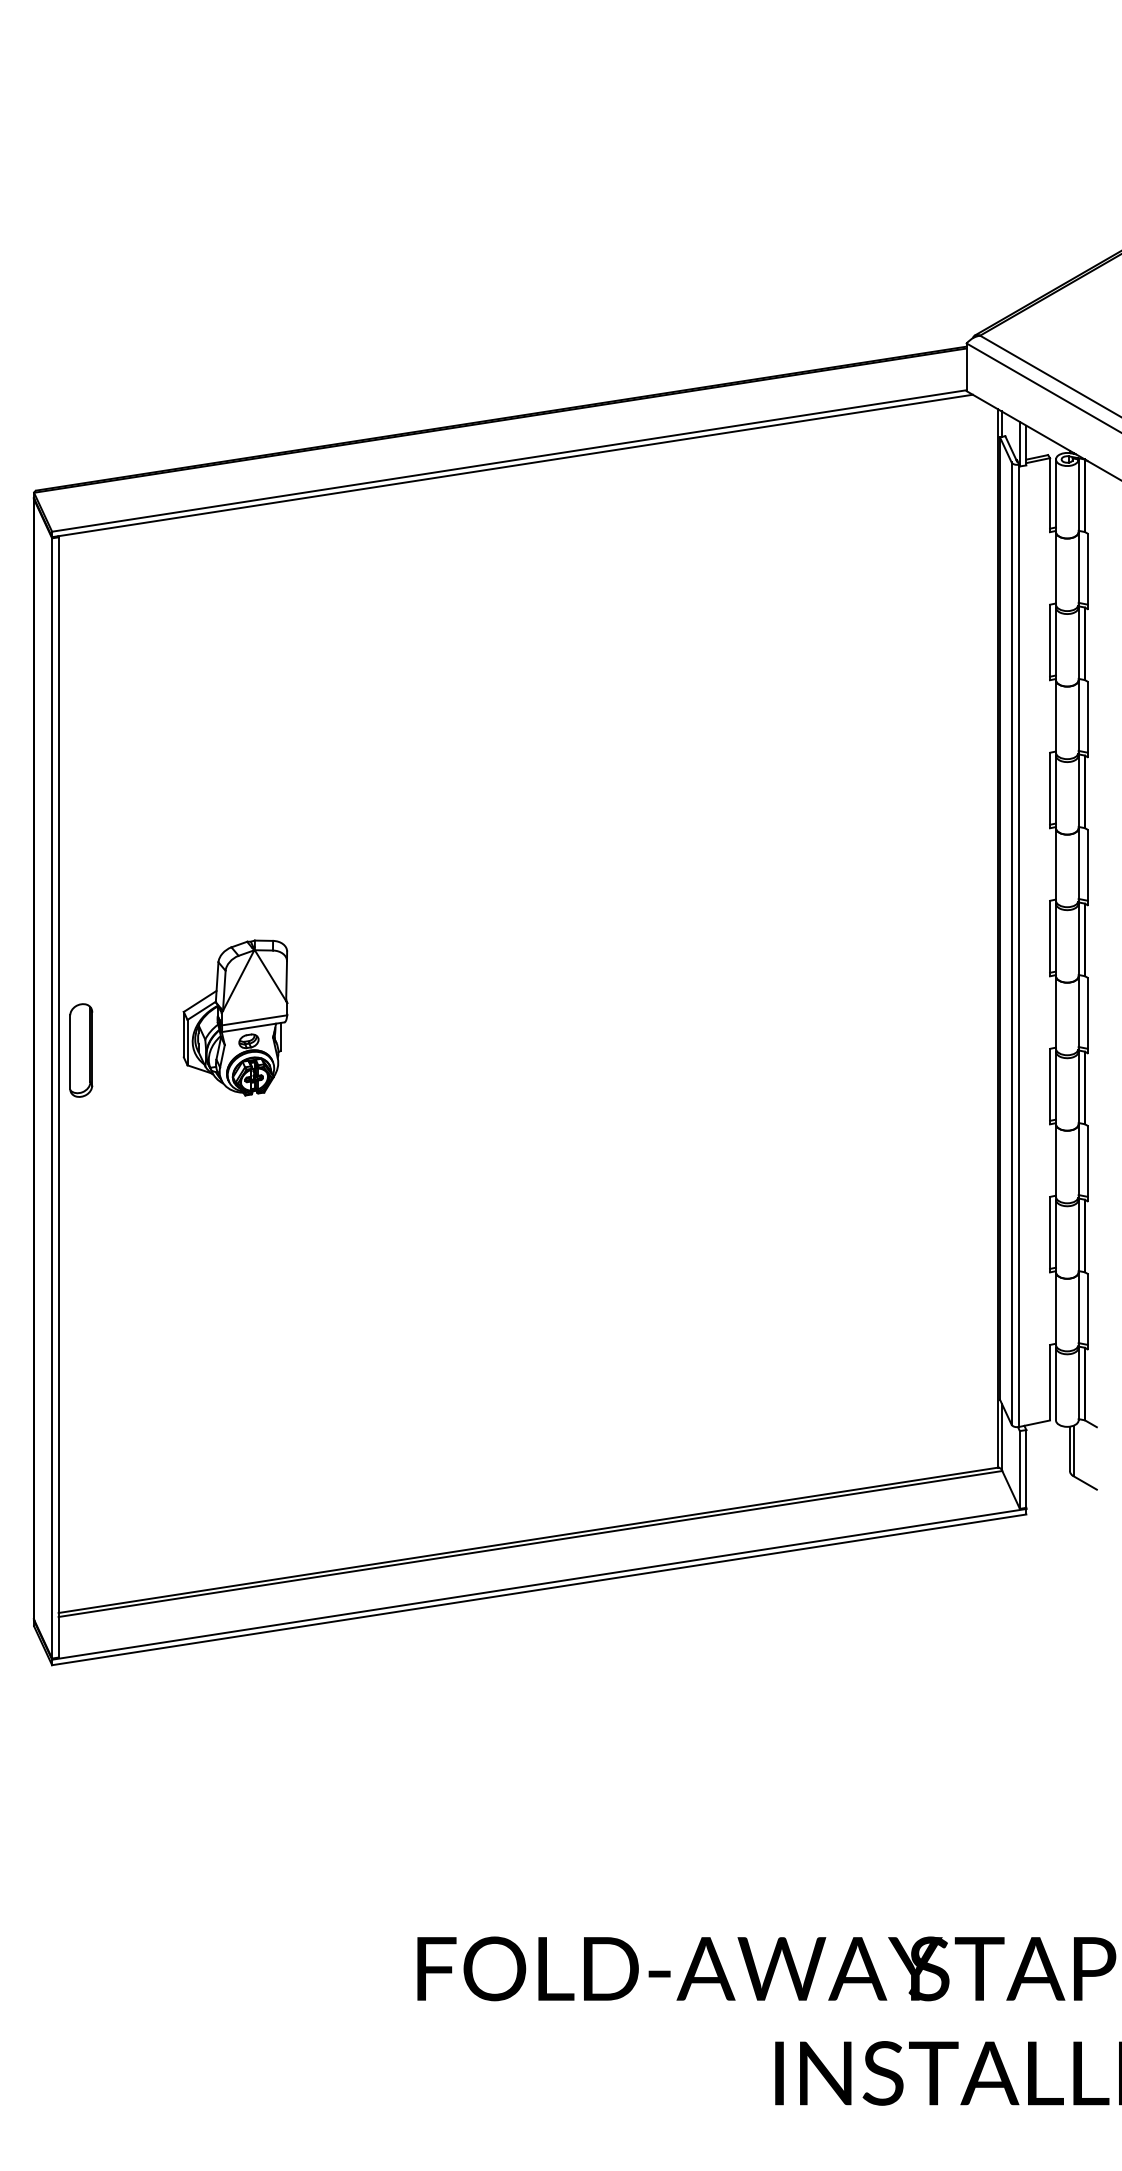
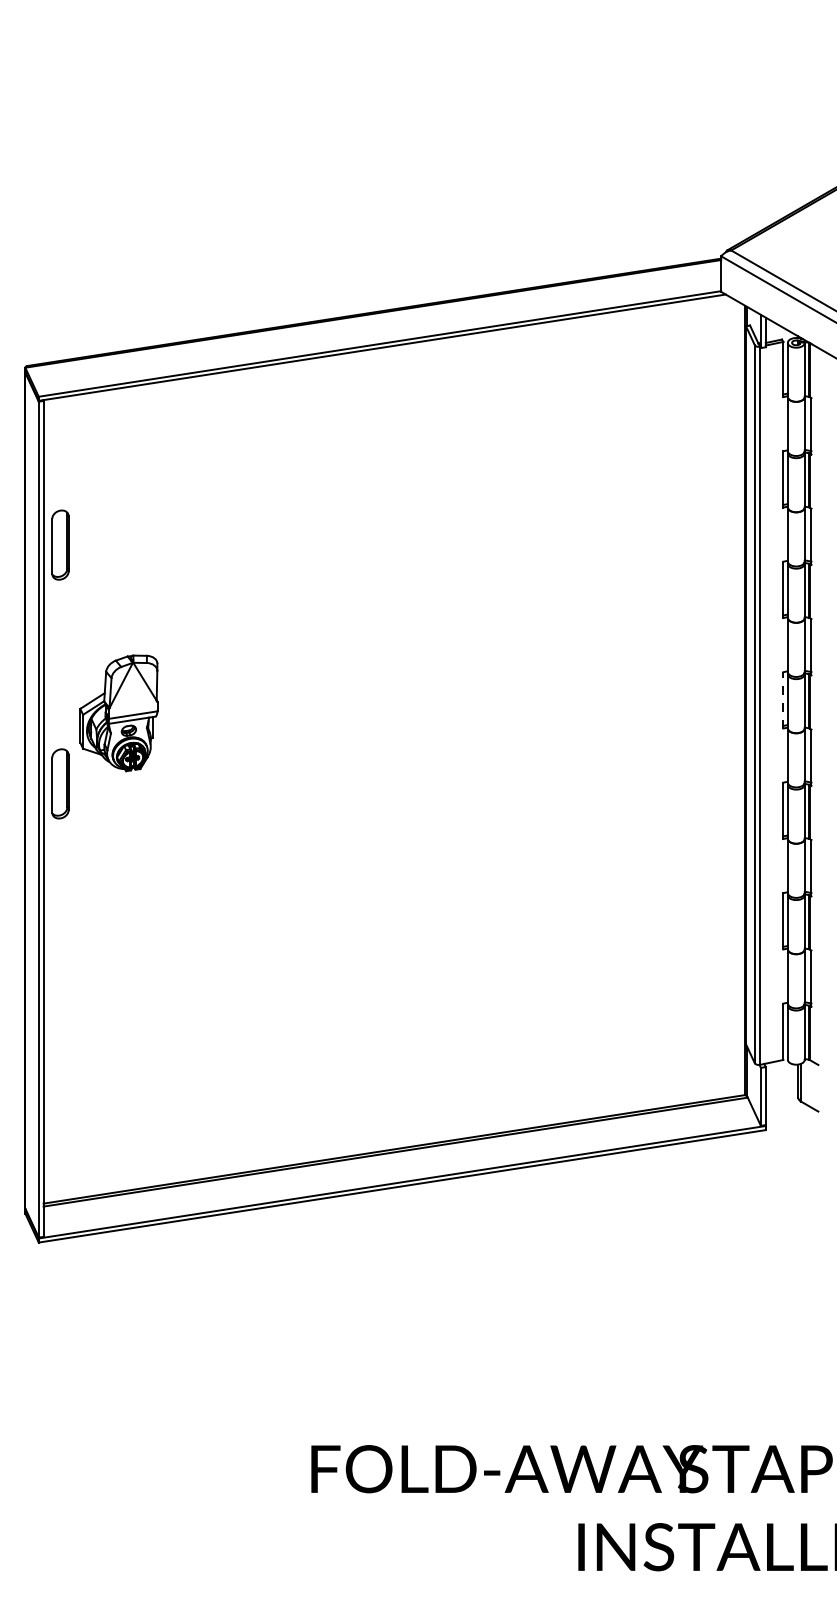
part: (81, 730) -> (60, 545), added
line: (1050, 938) -> (783, 700), solid -> dashed
part: (235, 1017) -> (118, 712), moved

